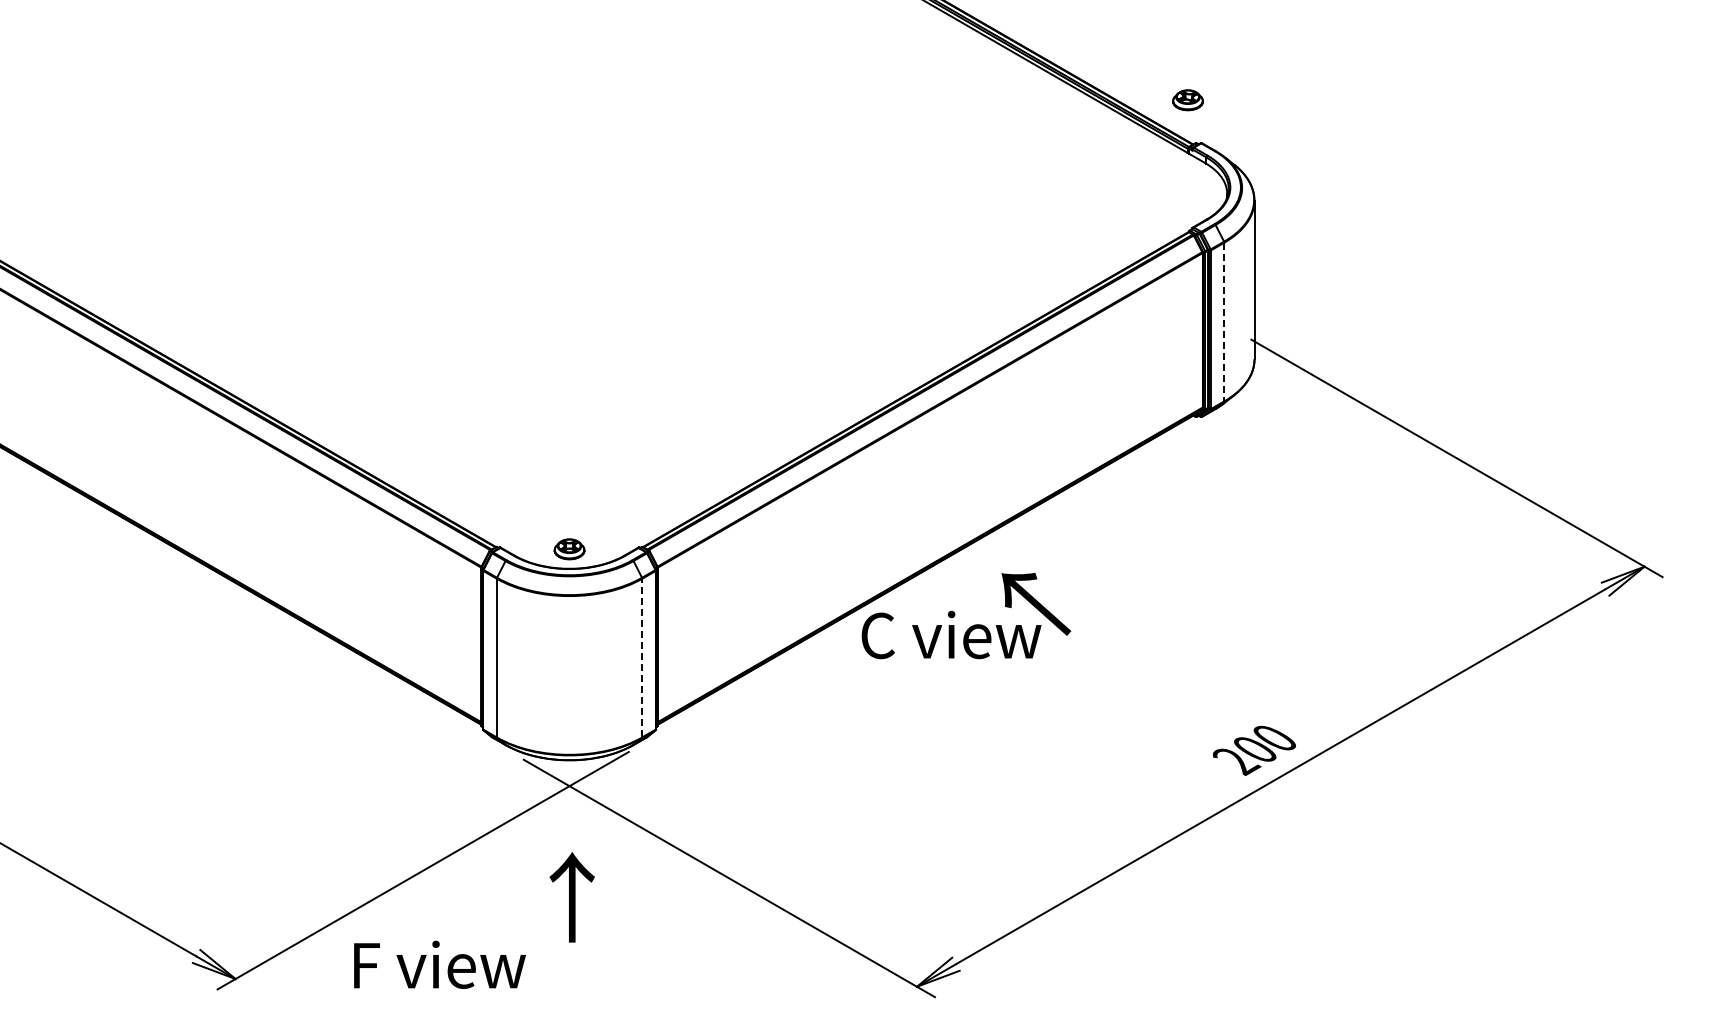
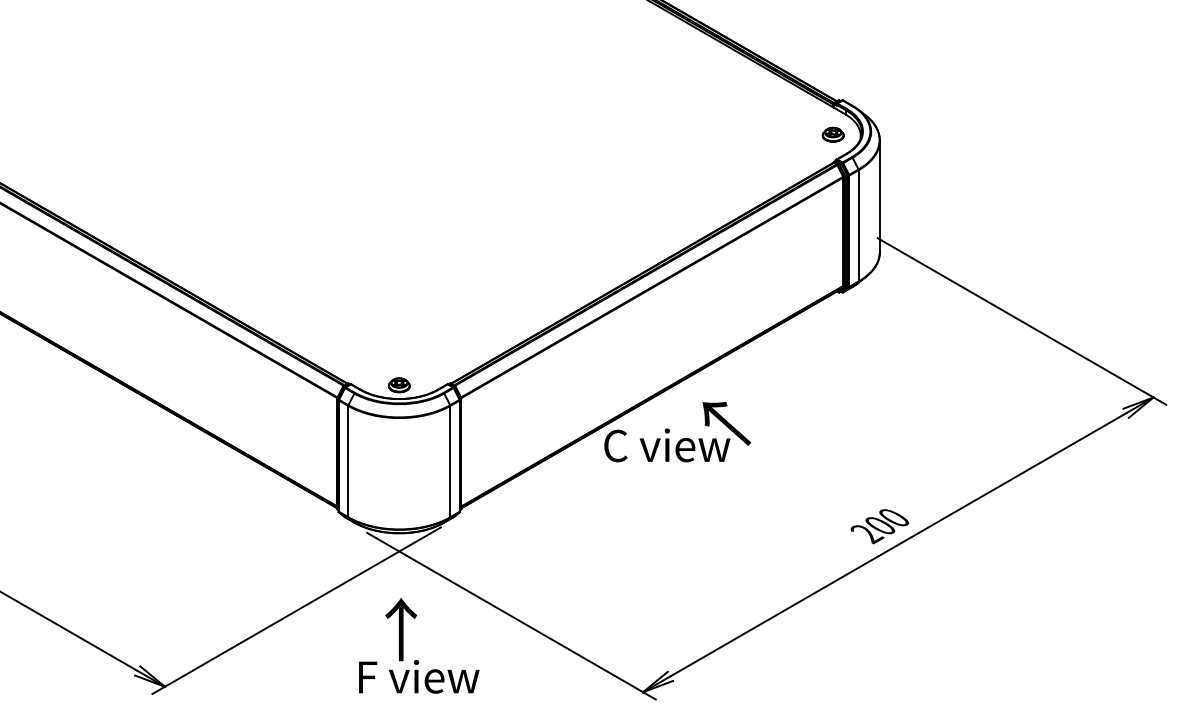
part: (1187, 100) -> (832, 134), moved
line: (1224, 322) -> (858, 226), dashed -> solid
line: (642, 657) -> (450, 461), dashed -> solid
text: (439, 964) -> (418, 676), moved

